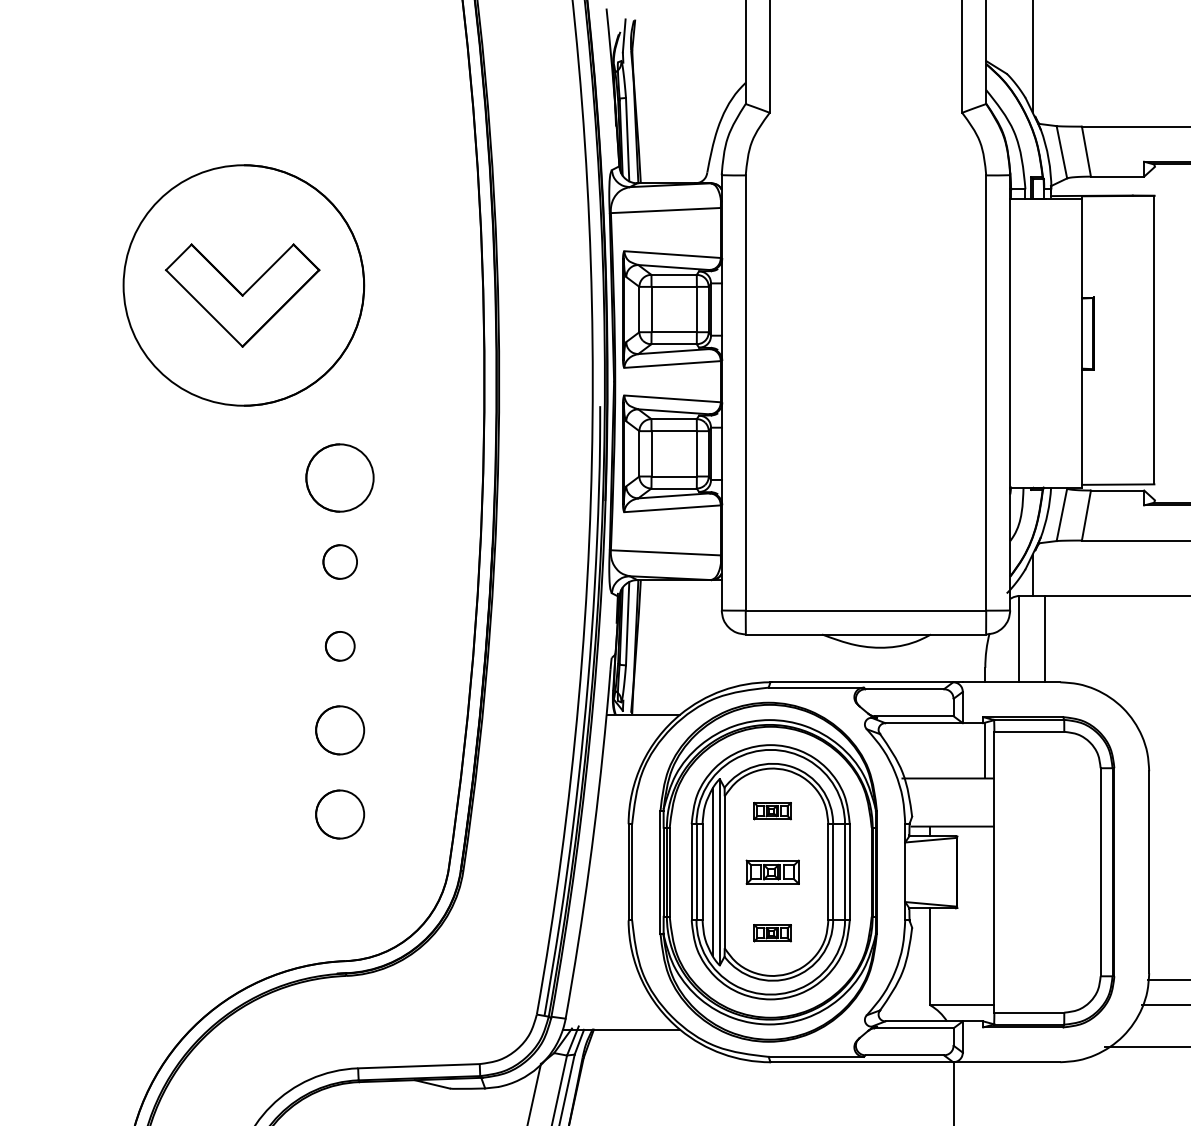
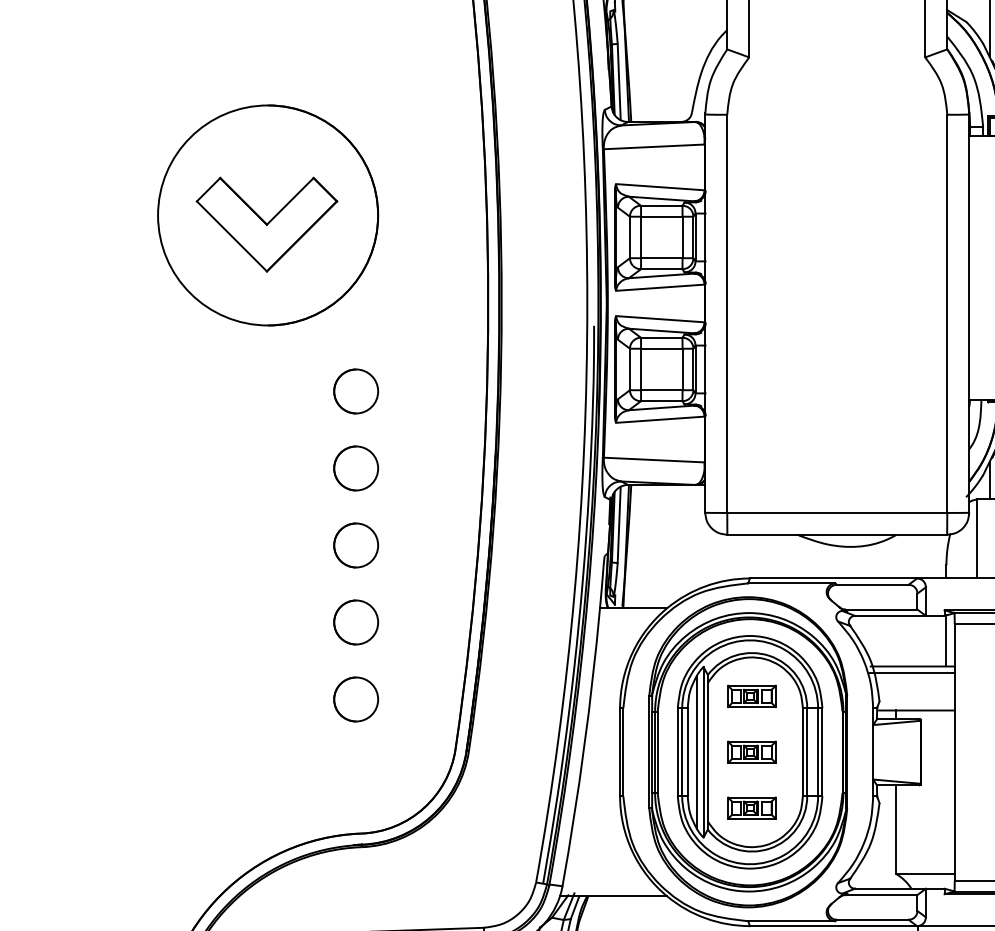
circle: (340, 477) -> (356, 391), size x0.71
circle: (340, 561) -> (356, 467), size x1.43
circle: (340, 646) -> (356, 545), size x1.67
line: (947, 785) -> (911, 672), added
part: (772, 810) -> (751, 695), size x1.43
part: (772, 932) -> (751, 807), size x1.43

